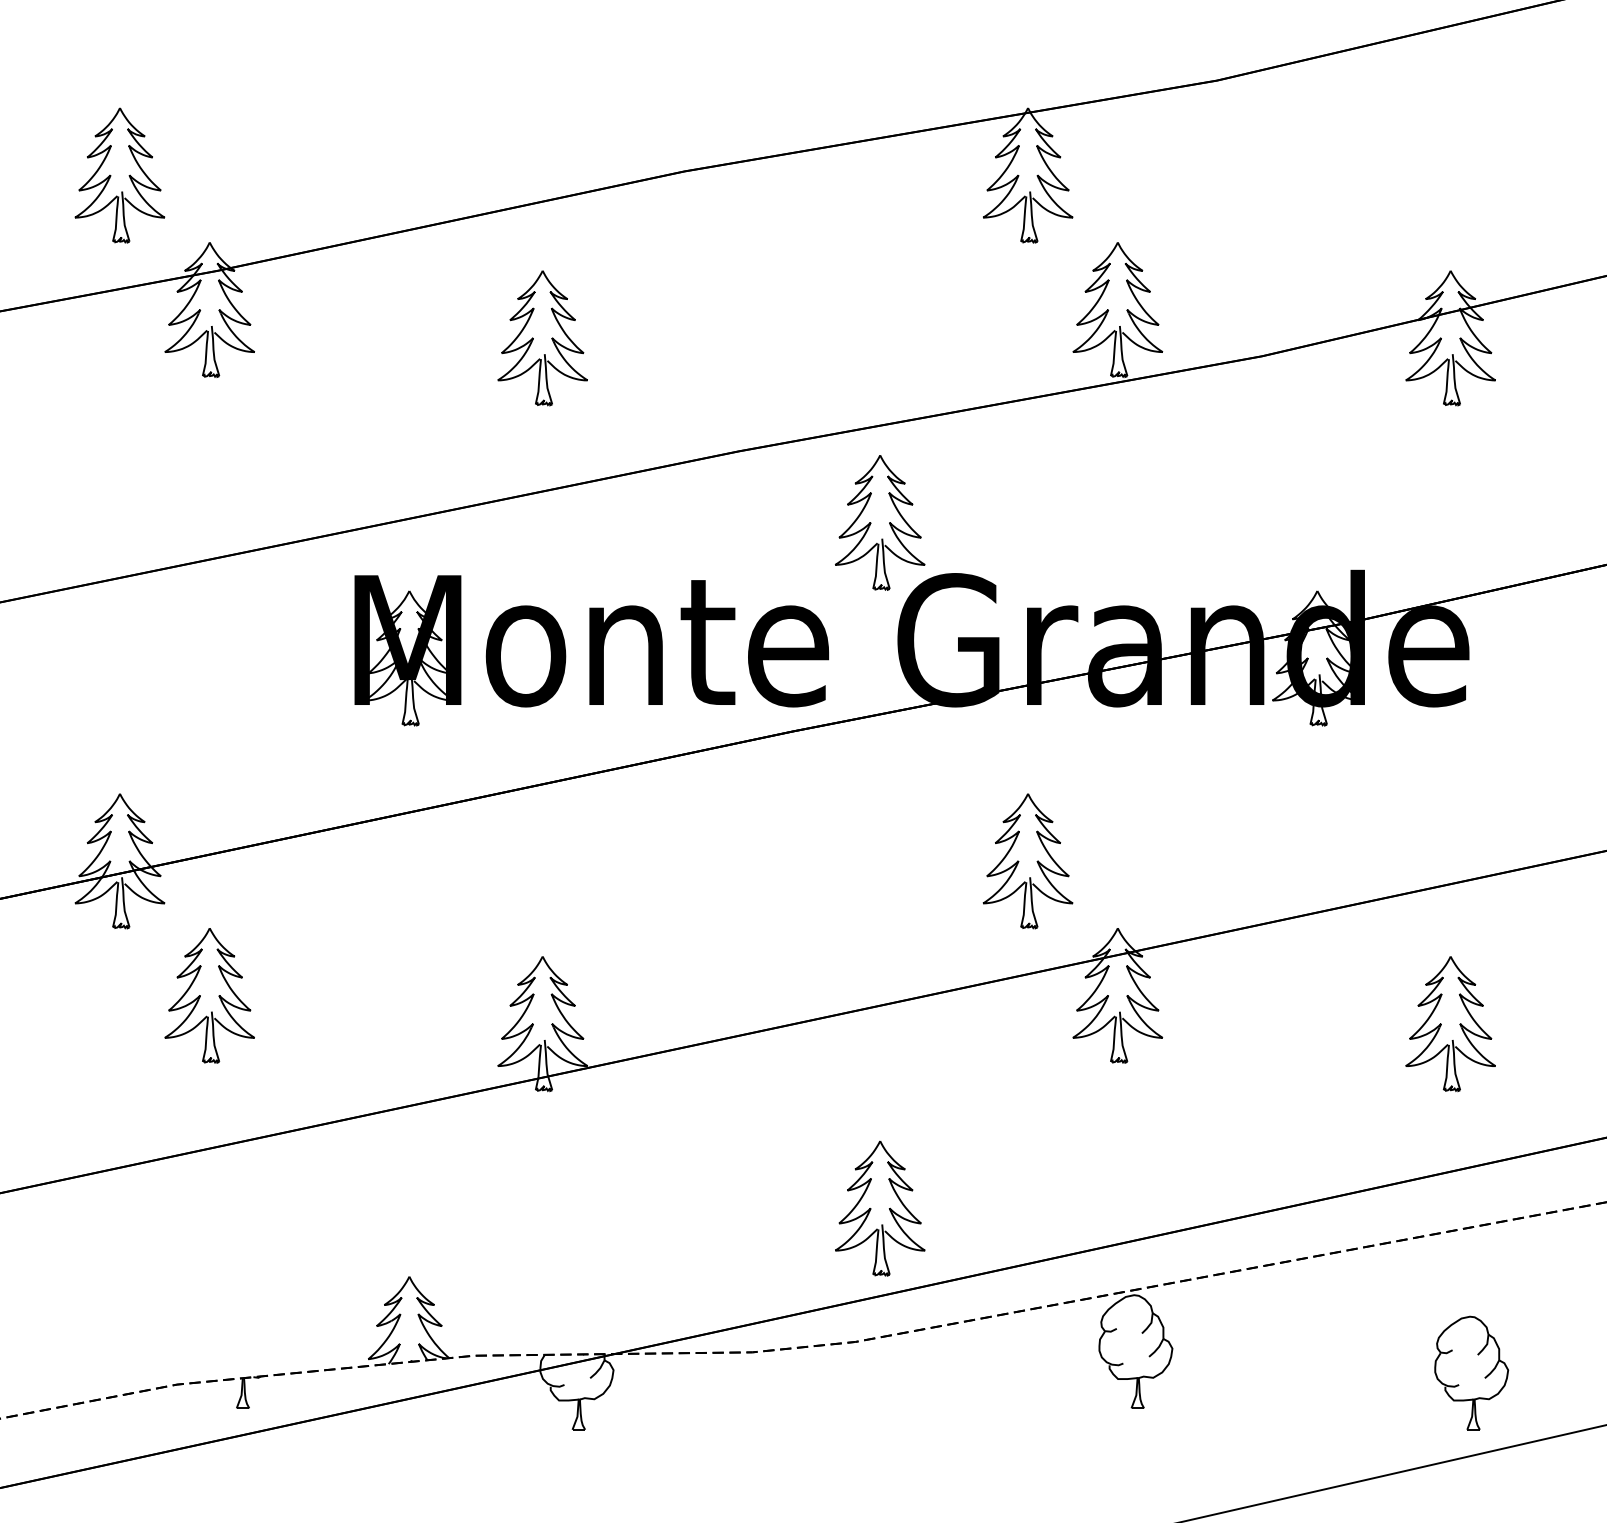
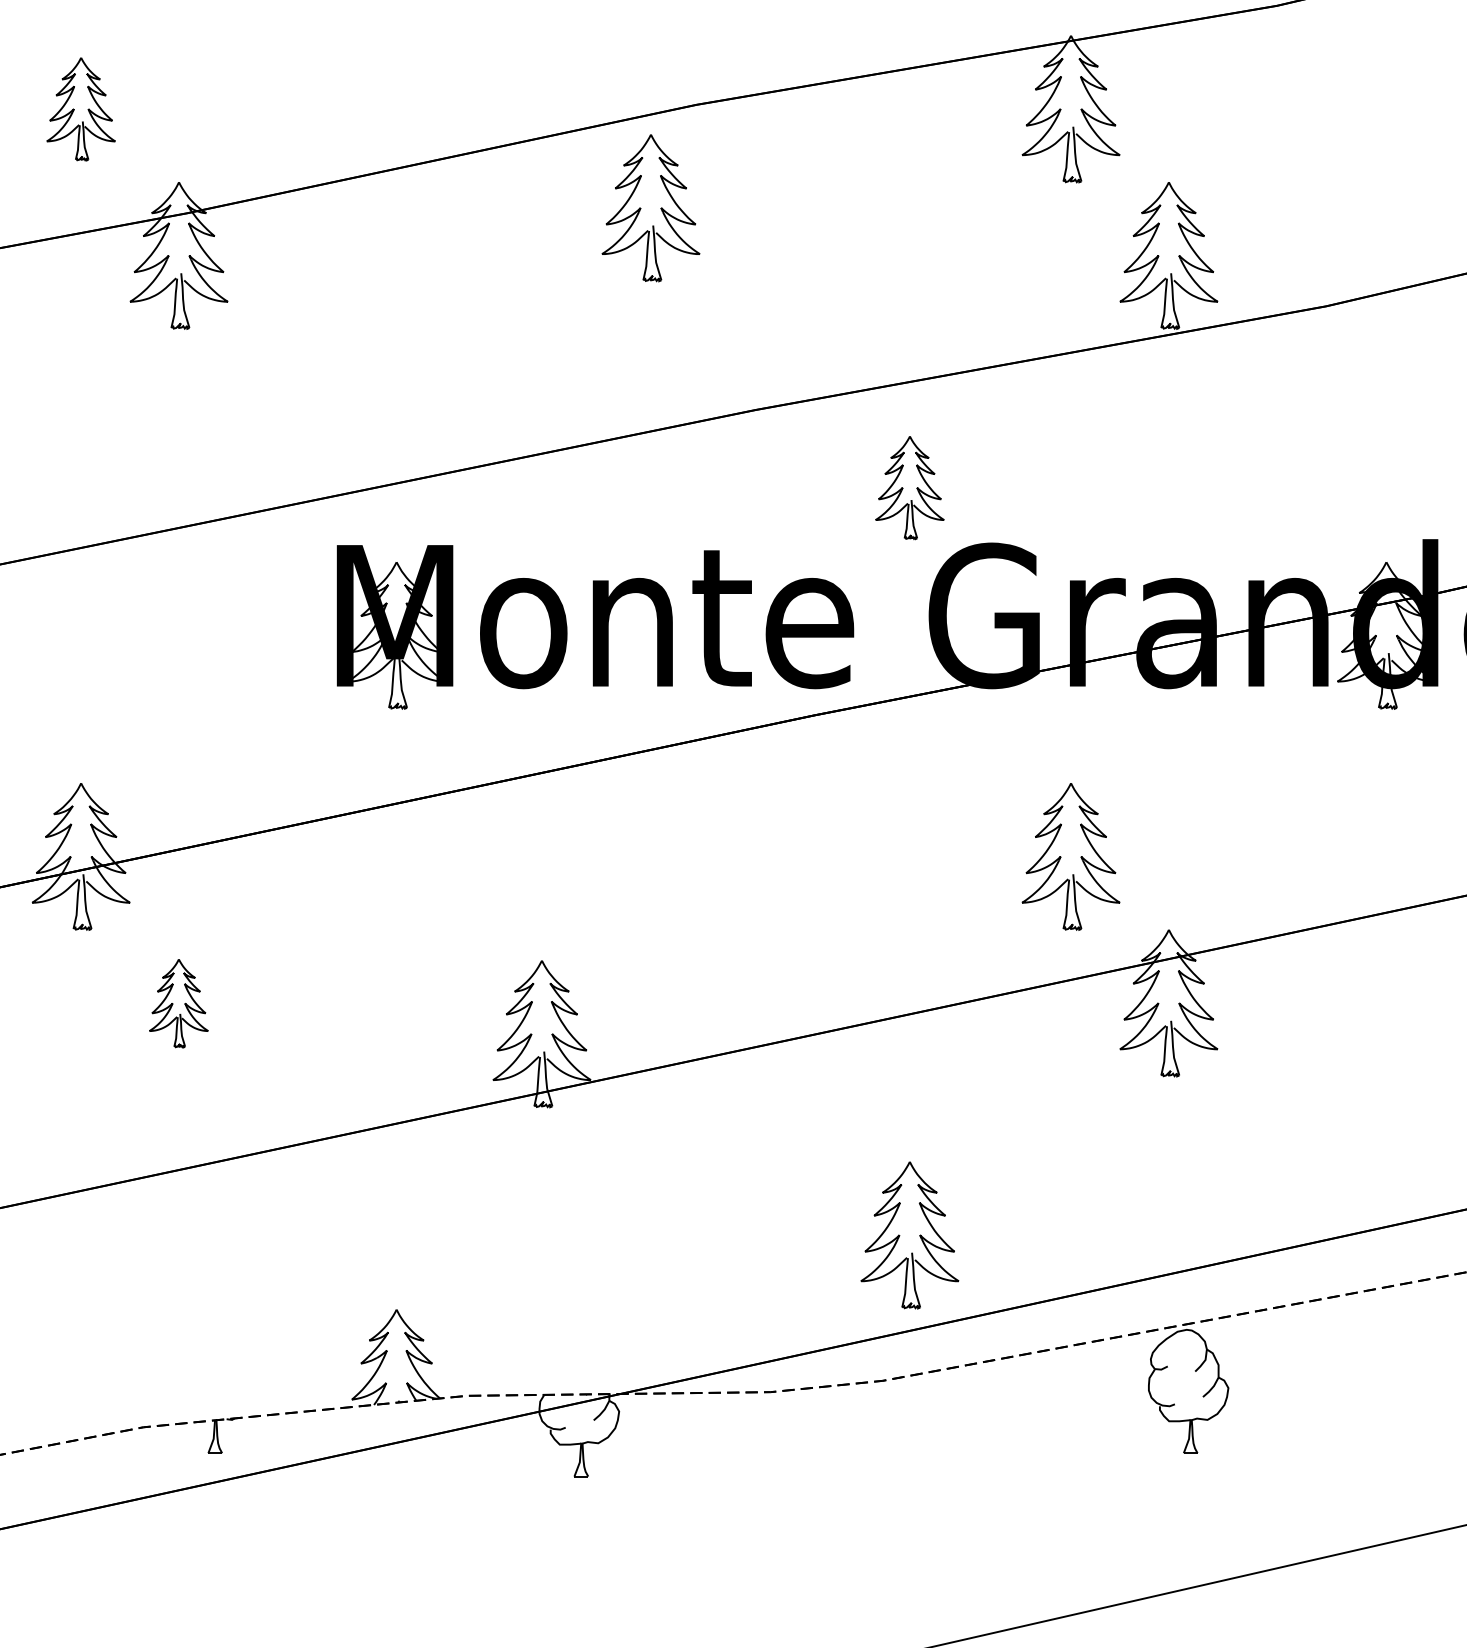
part: (119, 175) -> (80, 109), size x0.7
part: (542, 338) -> (650, 208), moved
part: (880, 522) -> (910, 487), size x0.7
part: (209, 995) -> (178, 1003), size x0.6

